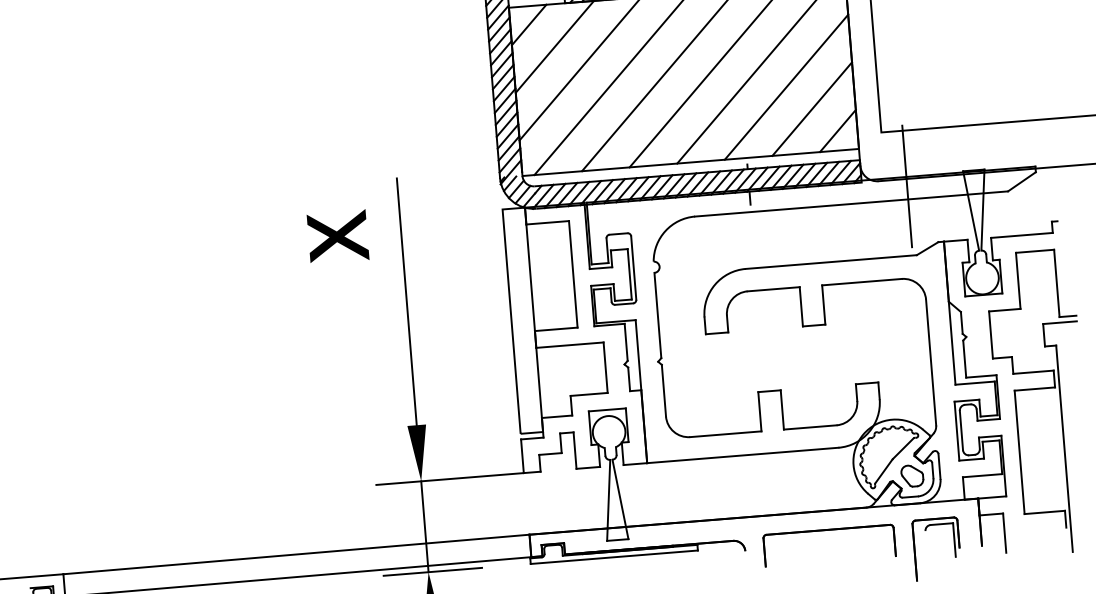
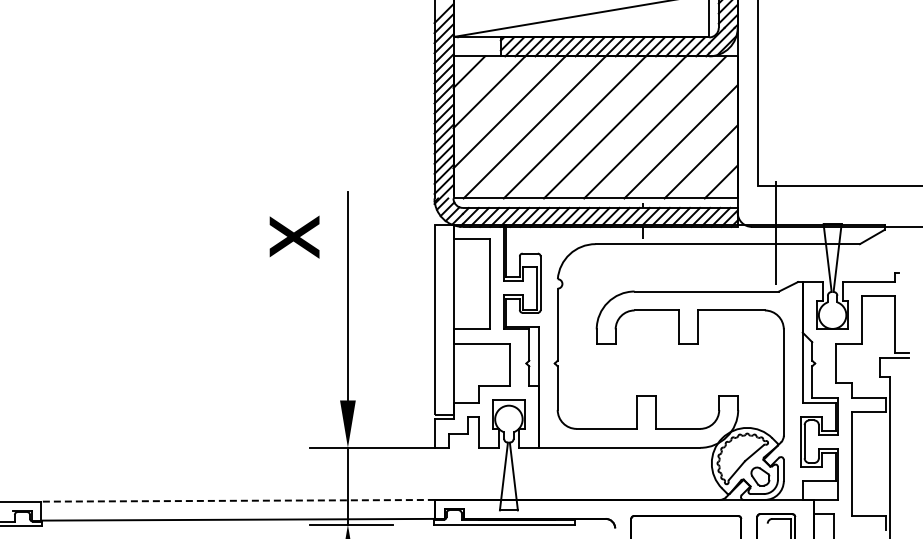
line: (296, 554) -> (238, 500), solid -> dashed

